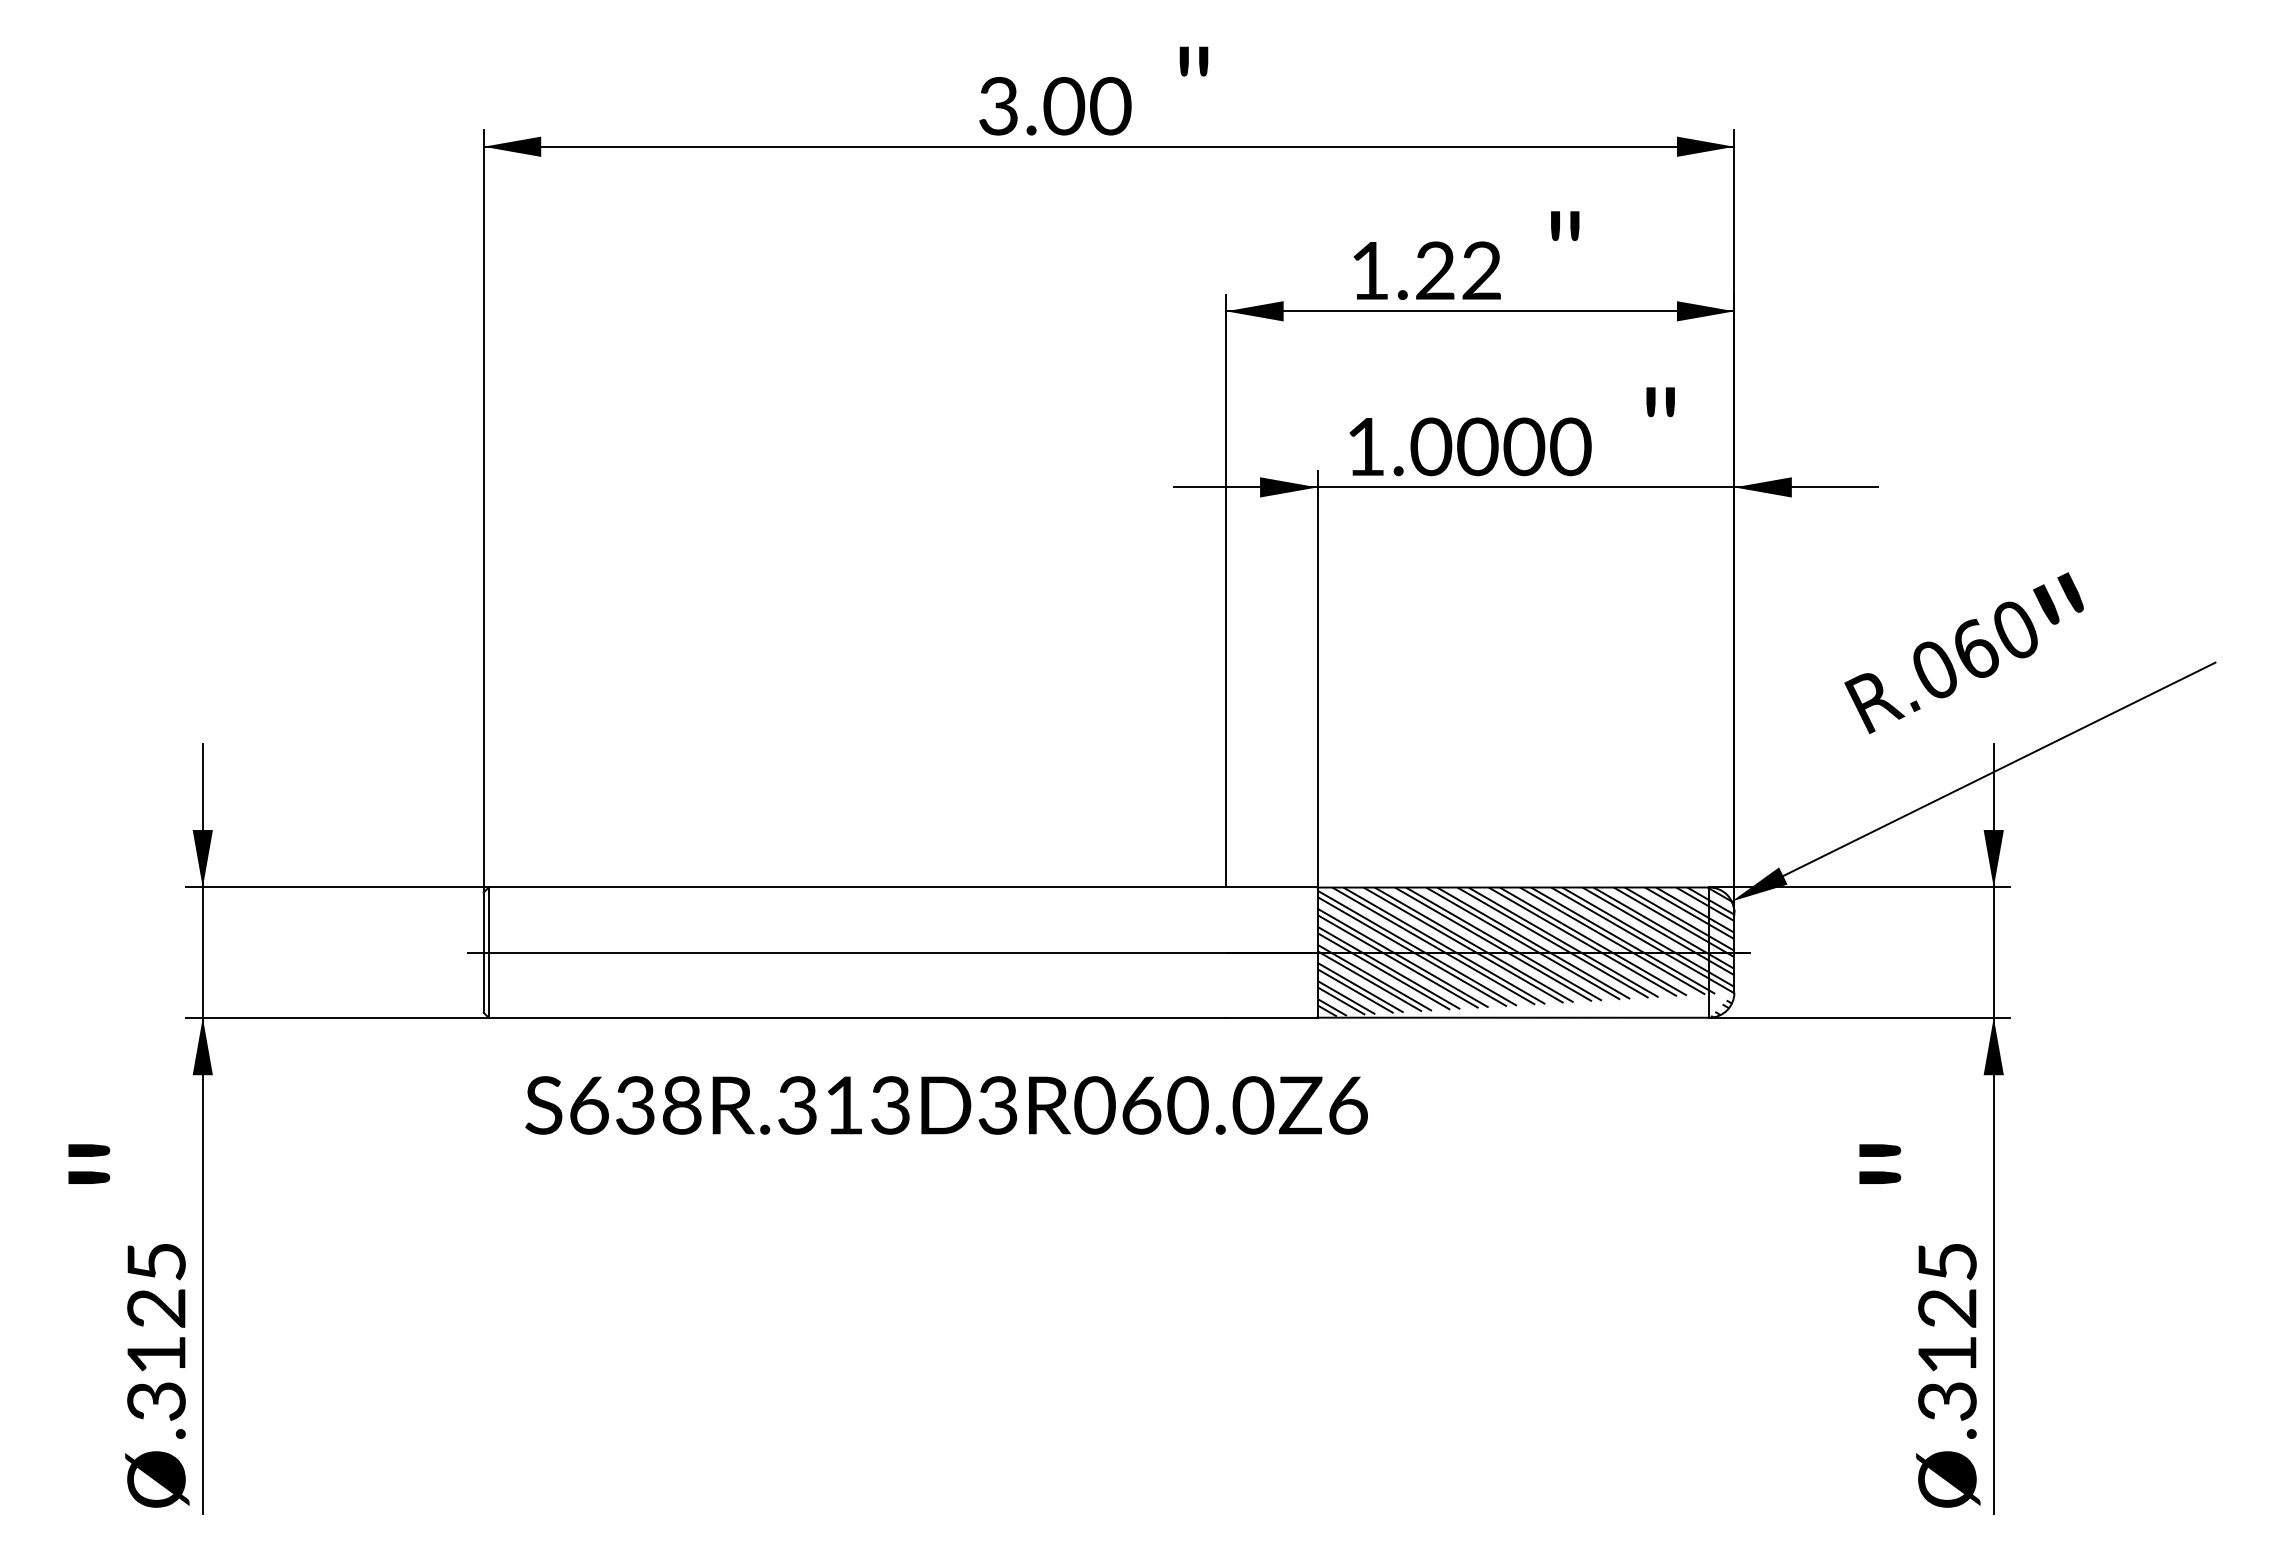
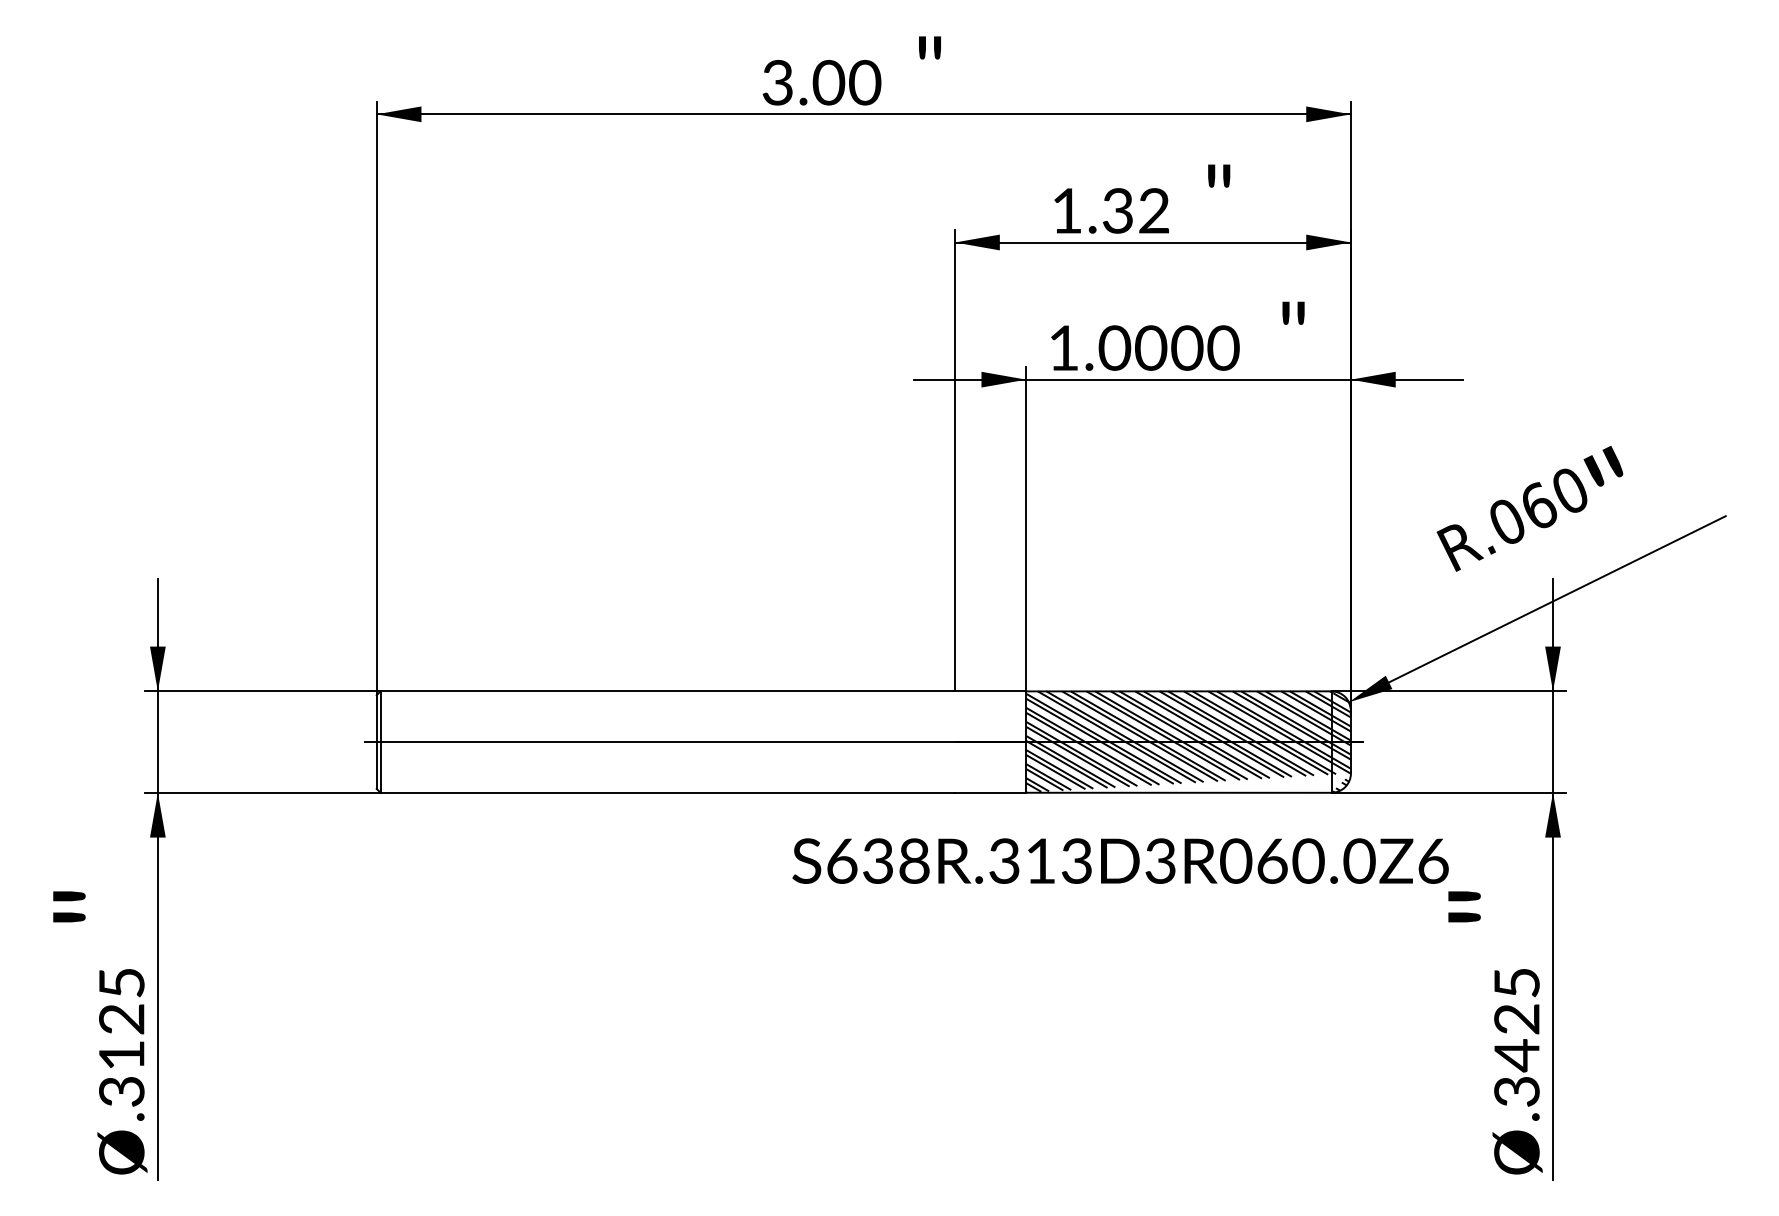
text: (1435, 271) -> (1118, 211), 1.22 -> 1.32
text: (946, 1105) -> (1120, 861), moved
text: (1947, 1354) -> (1516, 1055), .3125 -> .3425

